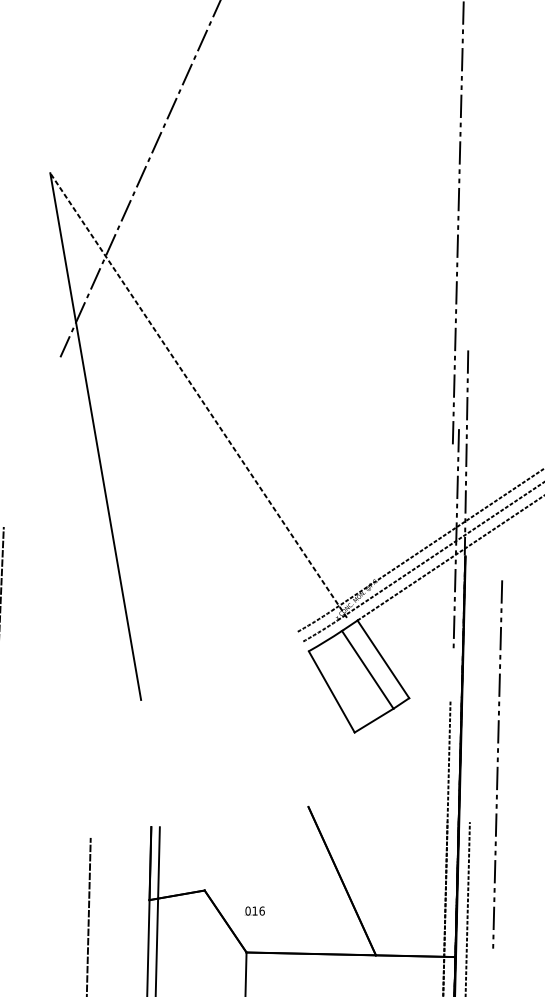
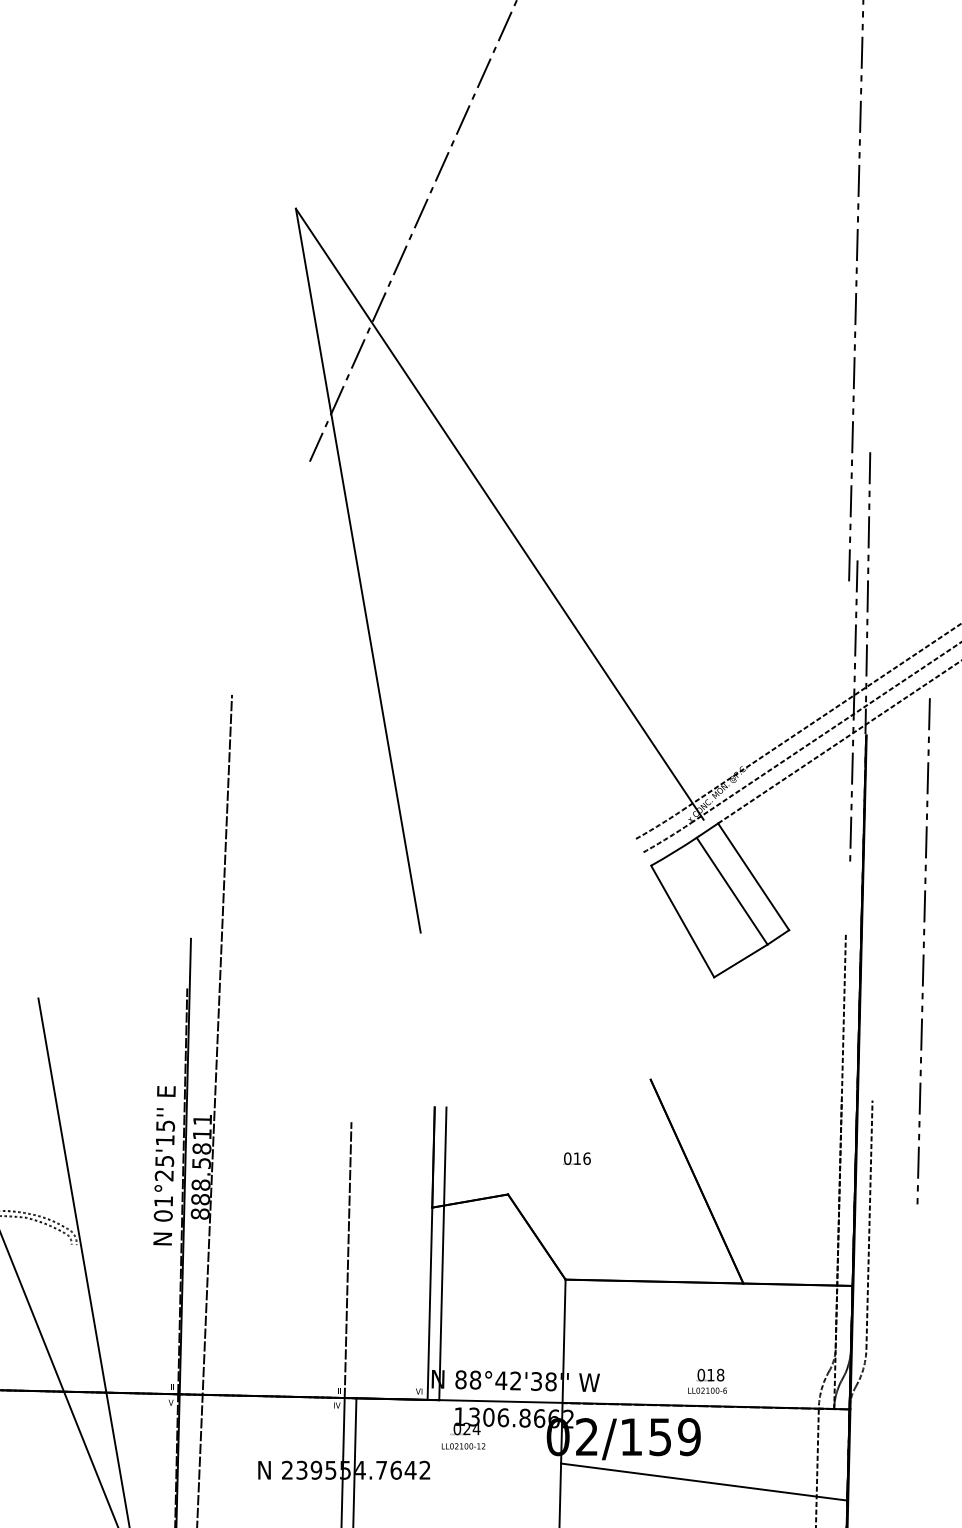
line: (198, 394) -> (499, 513), dashed -> solid
part: (497, 764) -> (923, 951), moved
text: (254, 910) -> (576, 1158), moved

